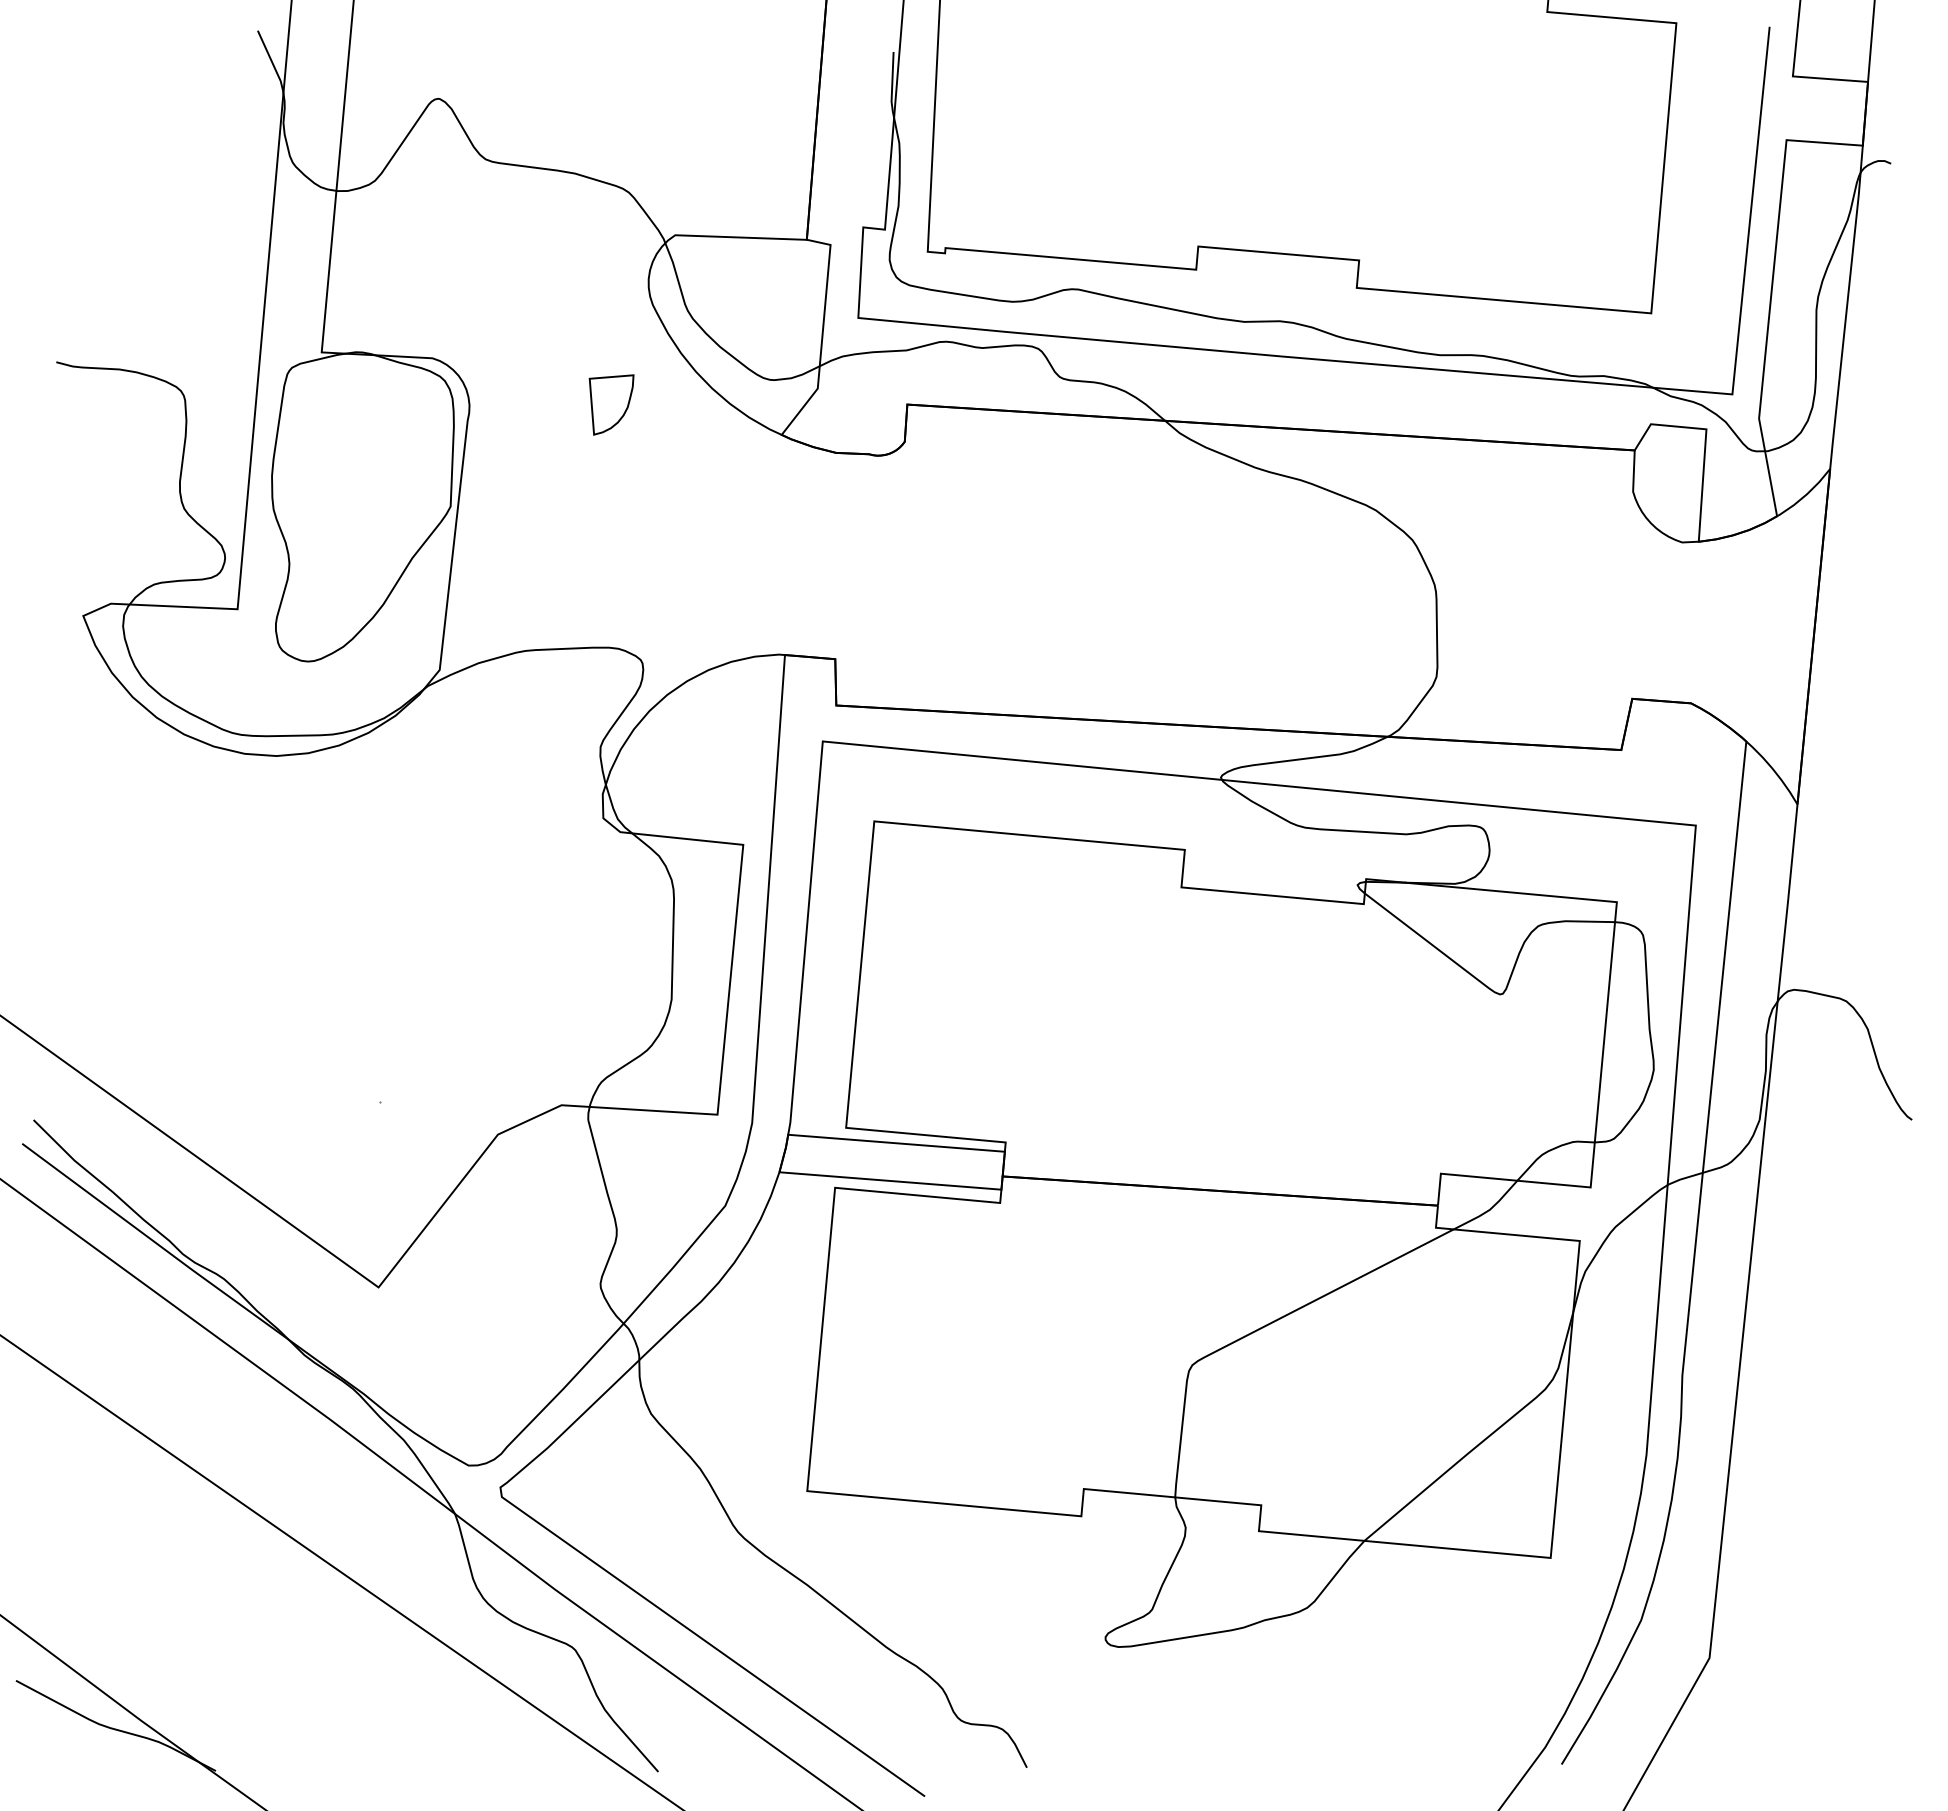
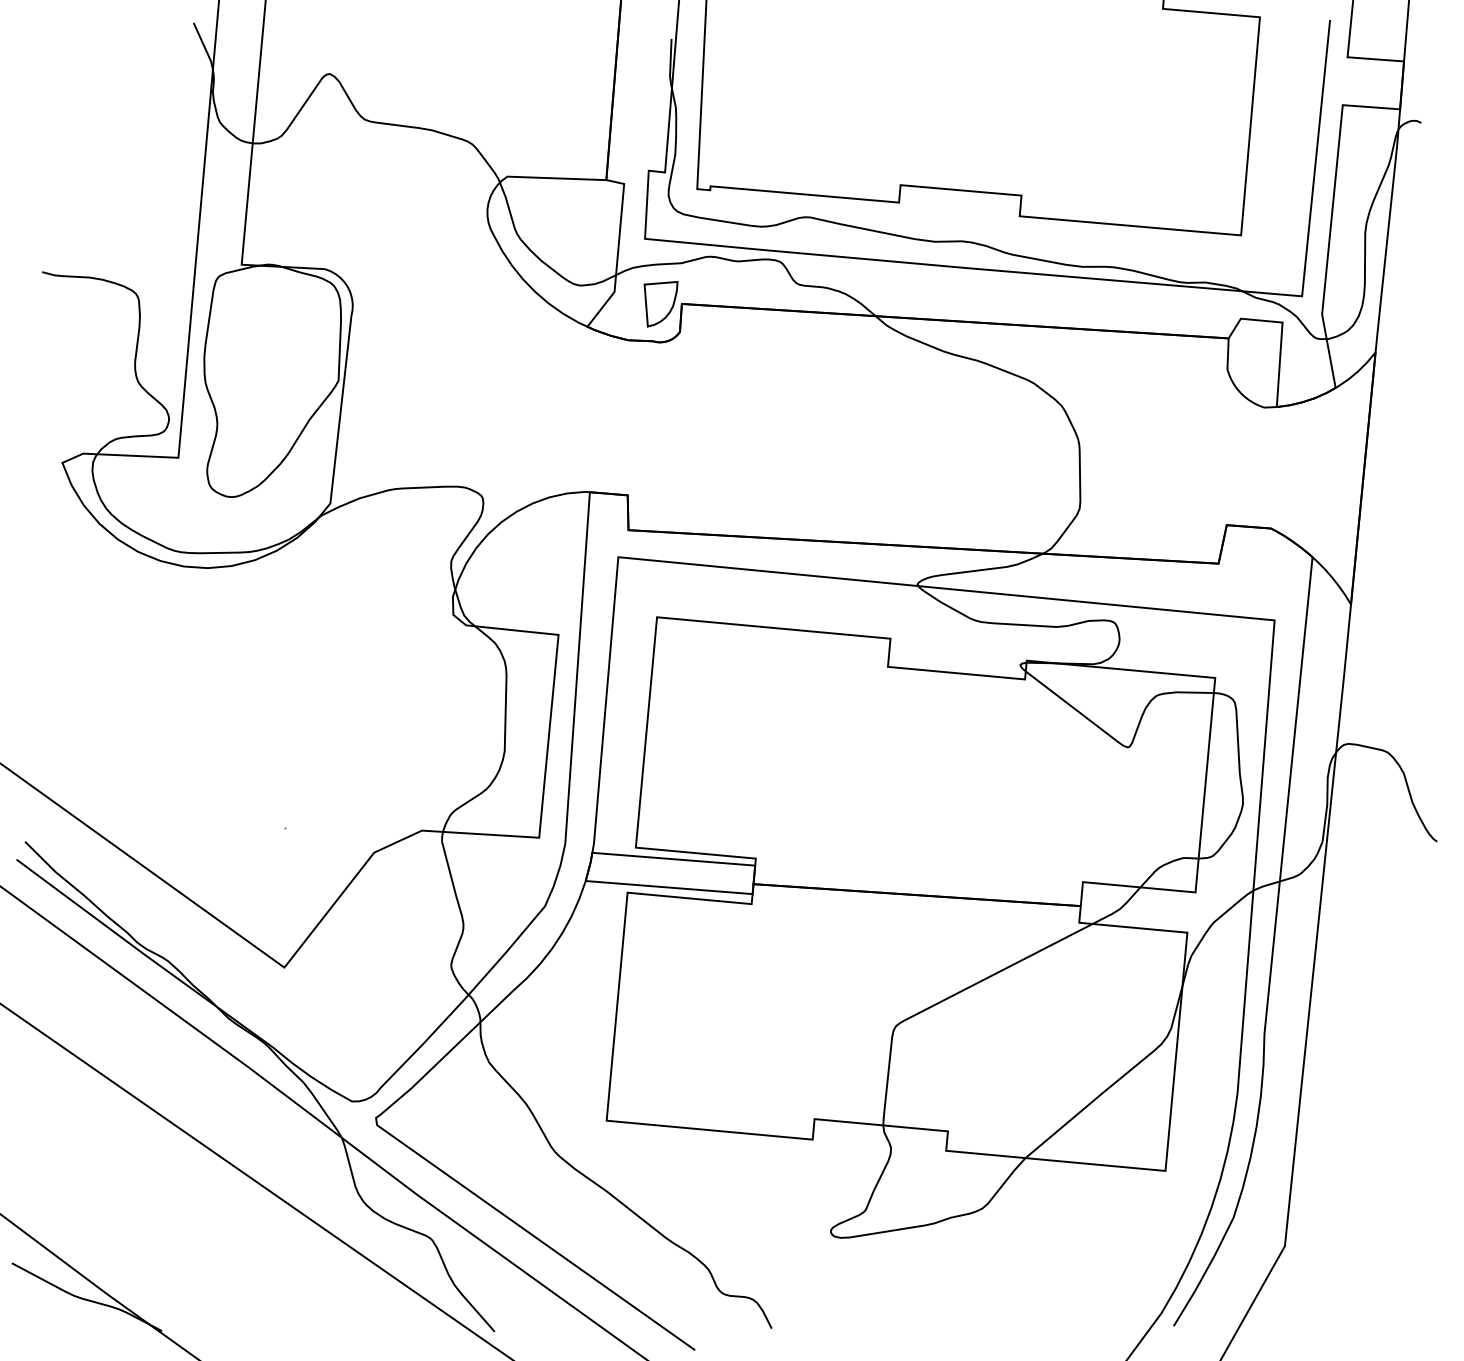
part: (611, 404) -> (660, 303), moved

